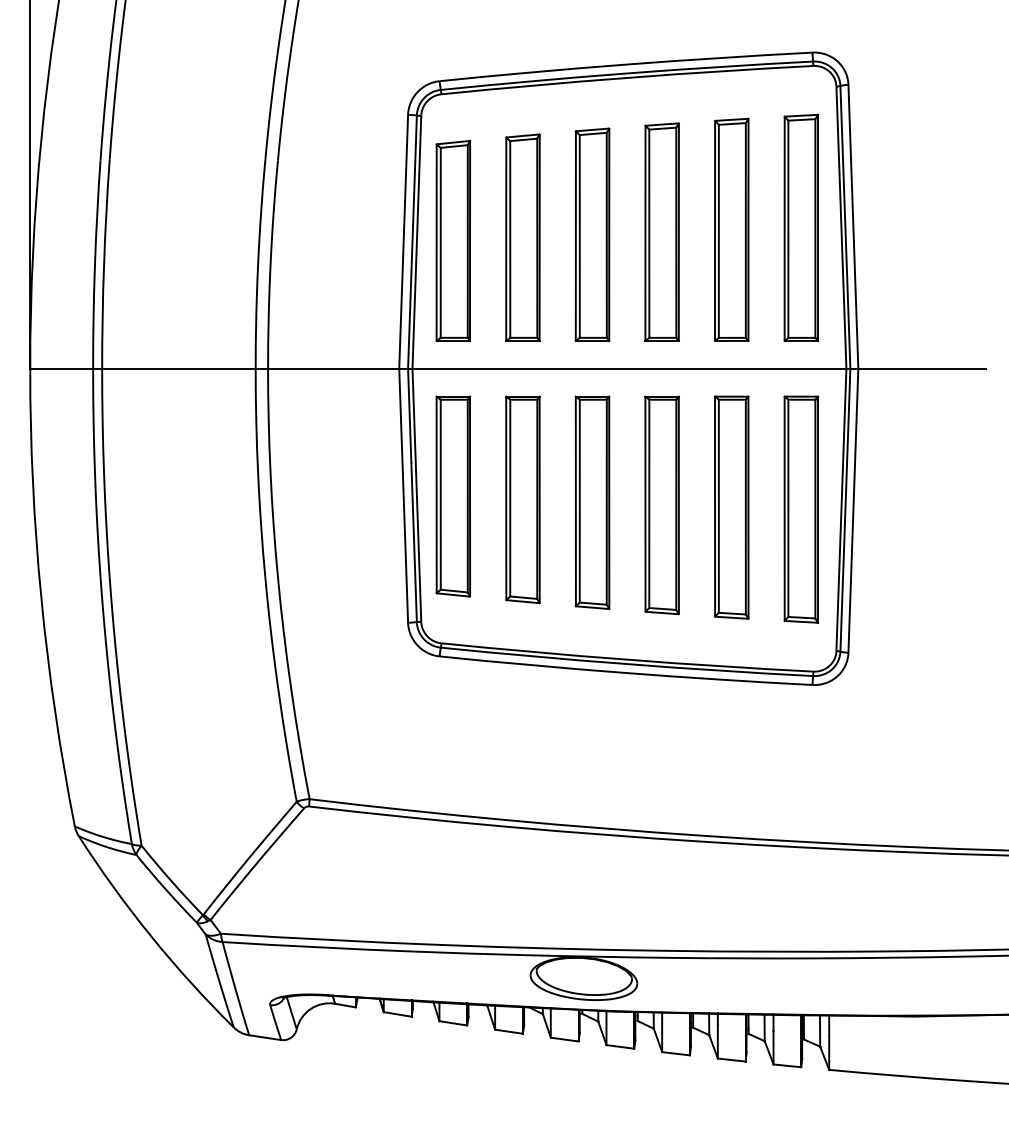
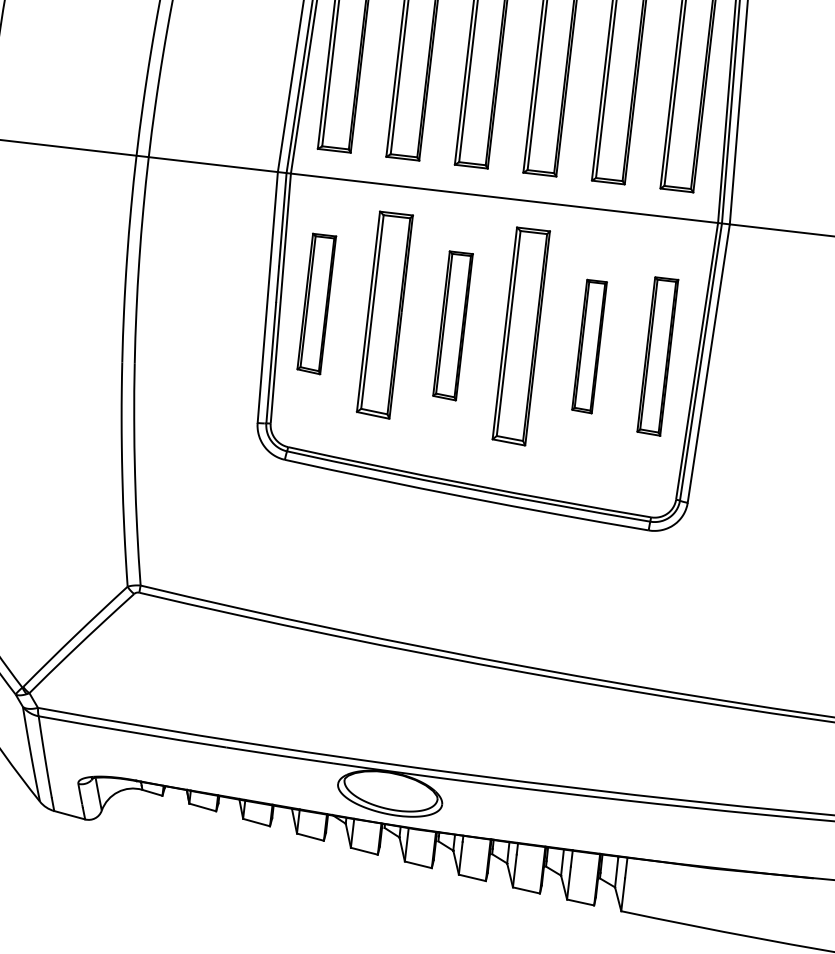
part: (453, 496) -> (316, 303), size x0.7
part: (592, 502) -> (452, 325), size x0.7
part: (731, 507) -> (589, 346), size x0.6
part: (801, 509) -> (657, 356), size x0.7

